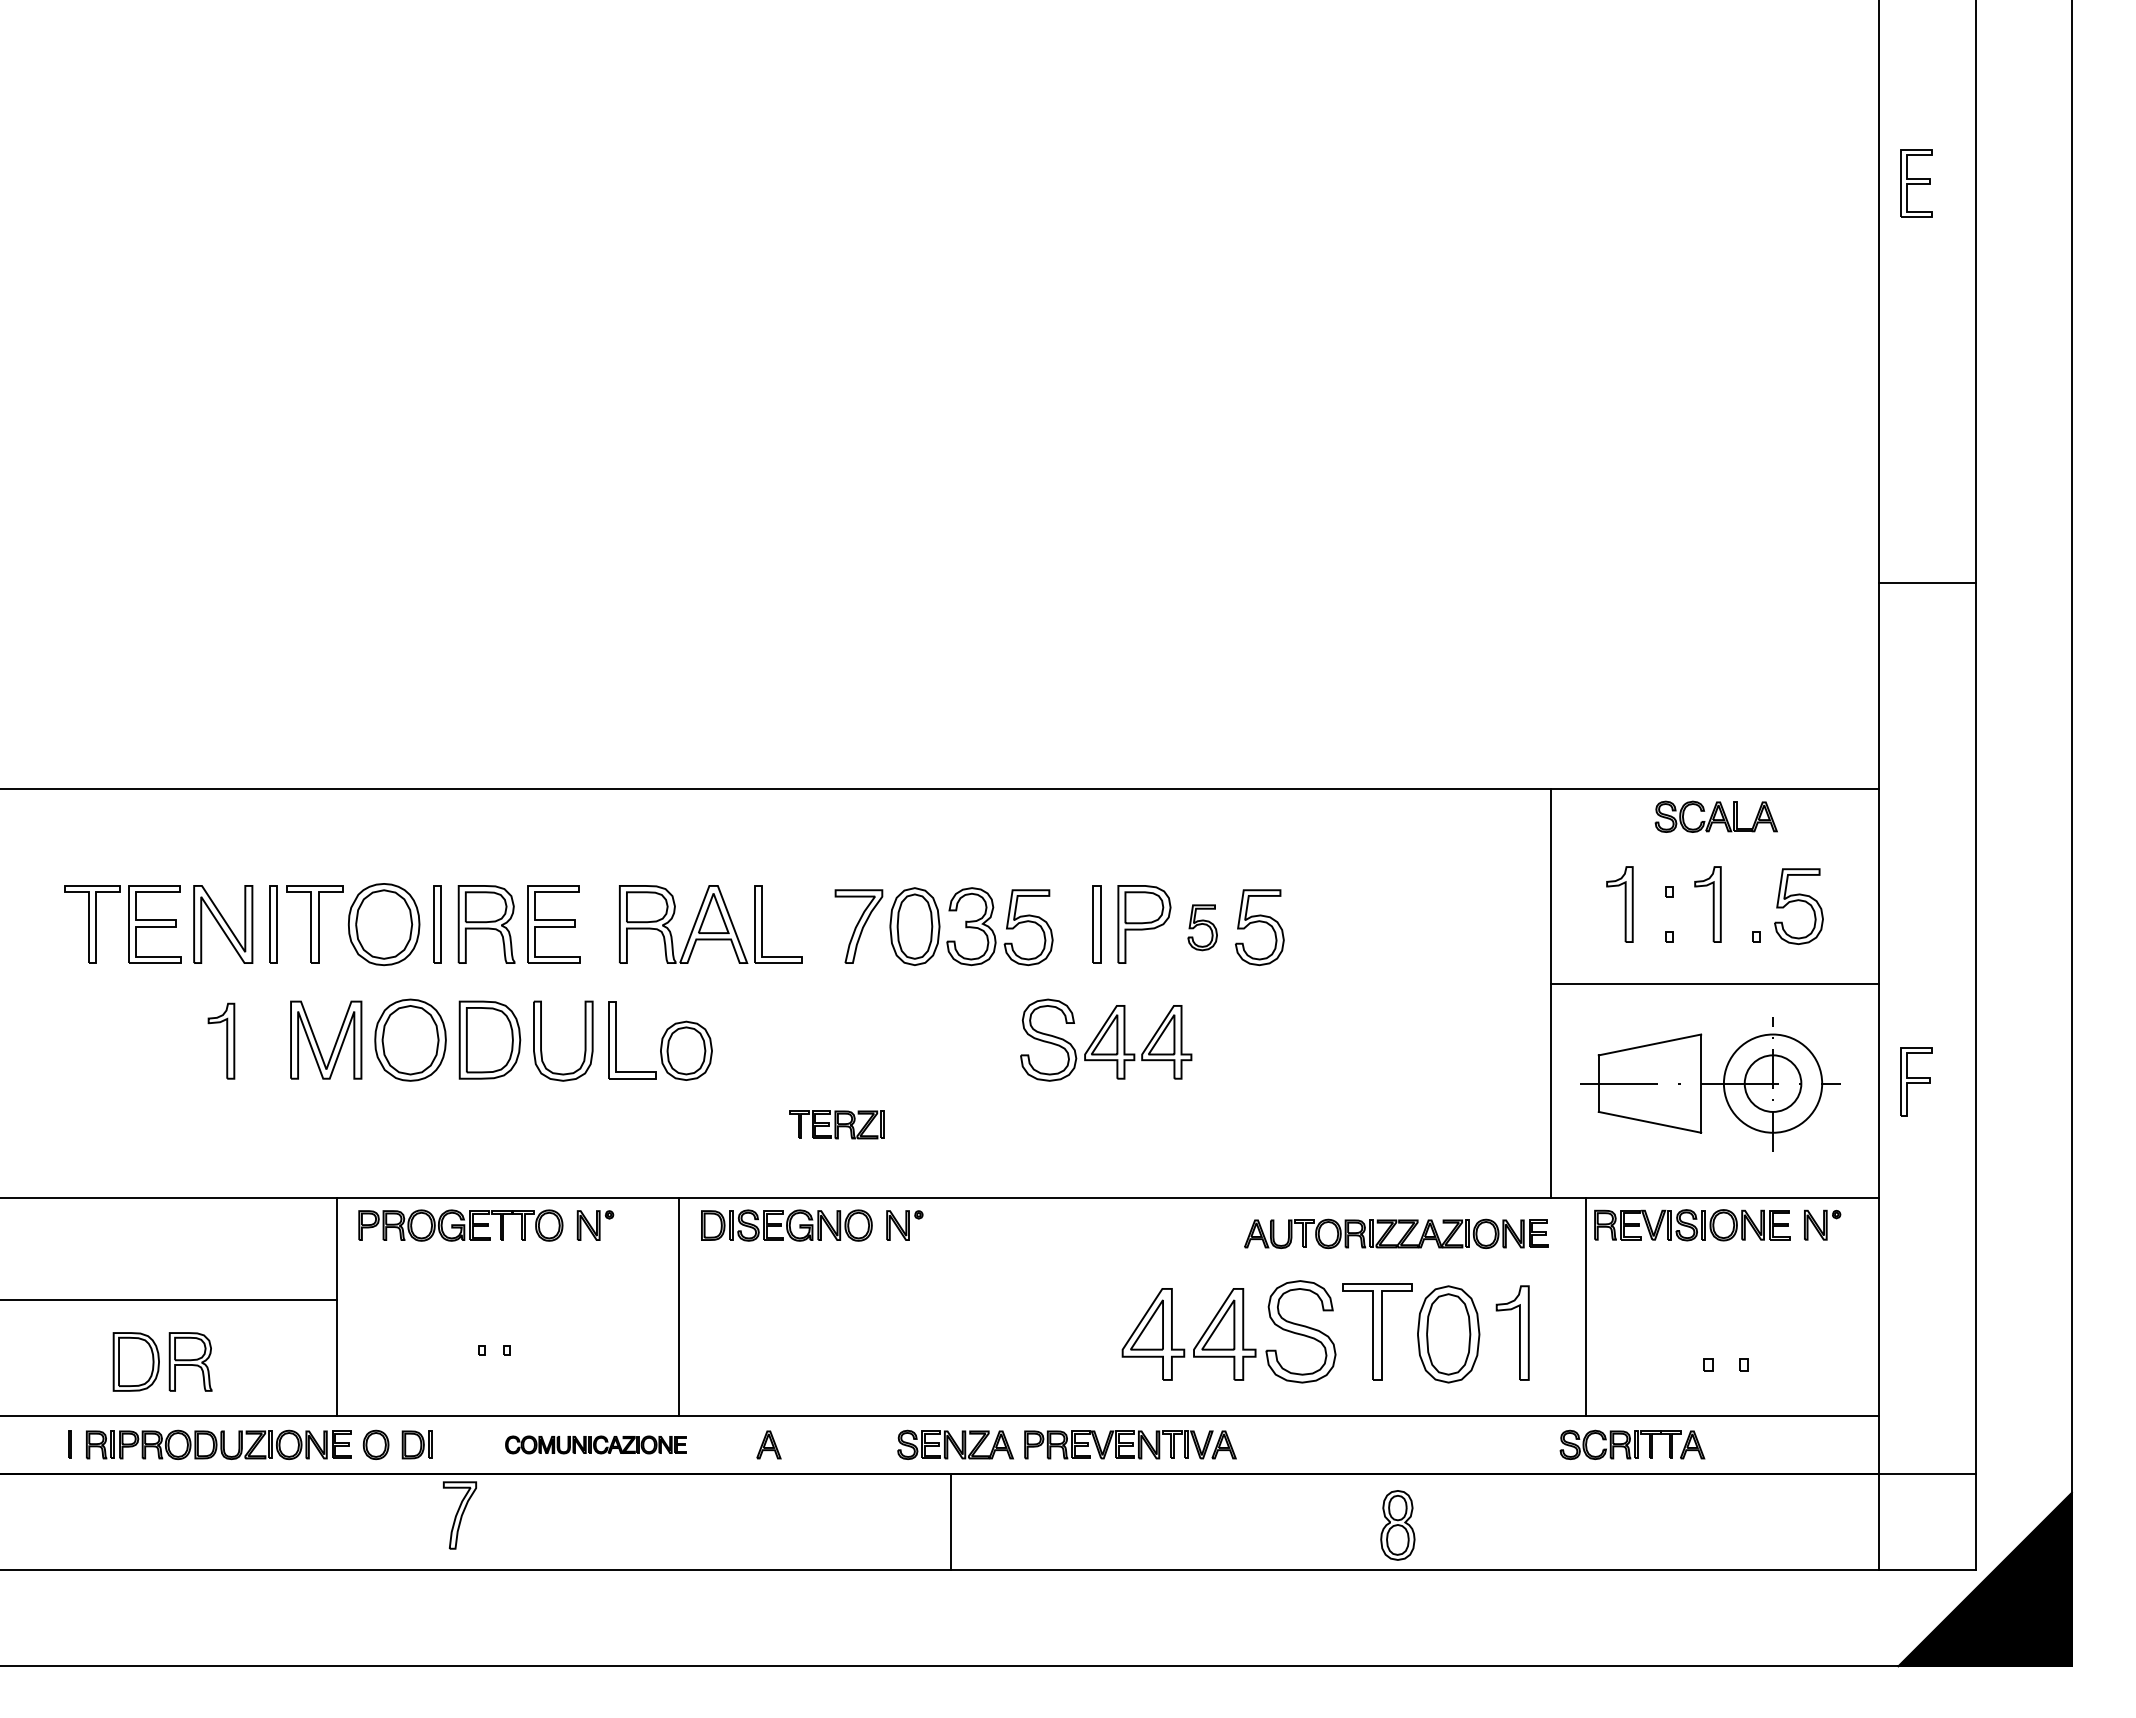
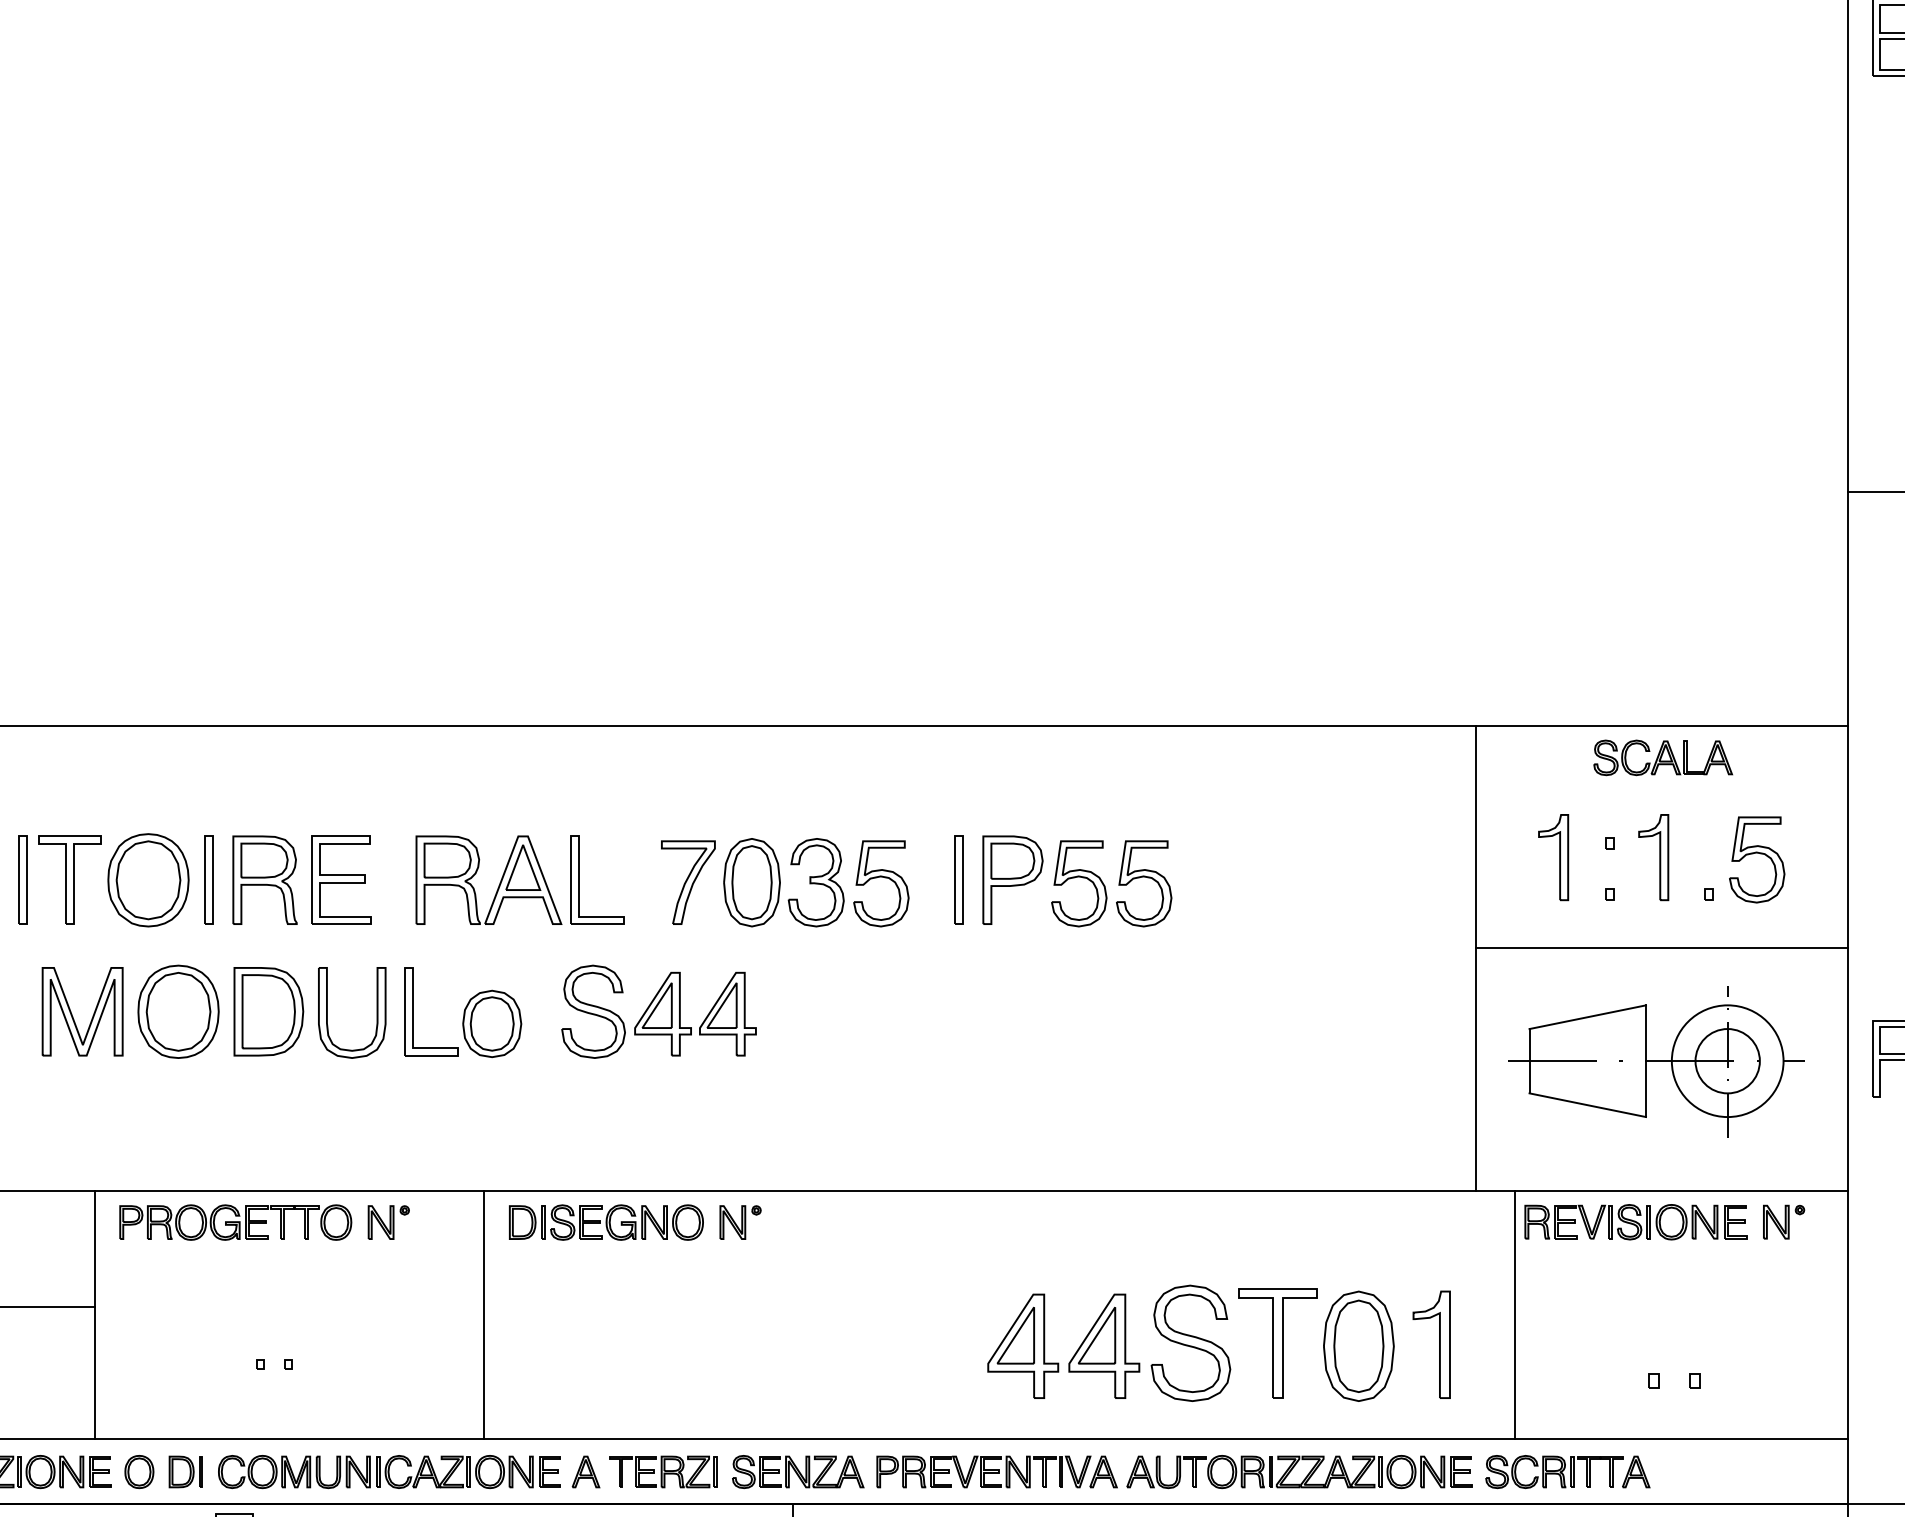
part: (1202, 927) -> (1078, 883), size x1.67
part: (1106, 1039) -> (659, 1011), moved
part: (836, 1124) -> (662, 1471), moved
part: (1396, 1233) -> (1299, 1471), moved
part: (595, 1444) -> (388, 1471), size x1.67

